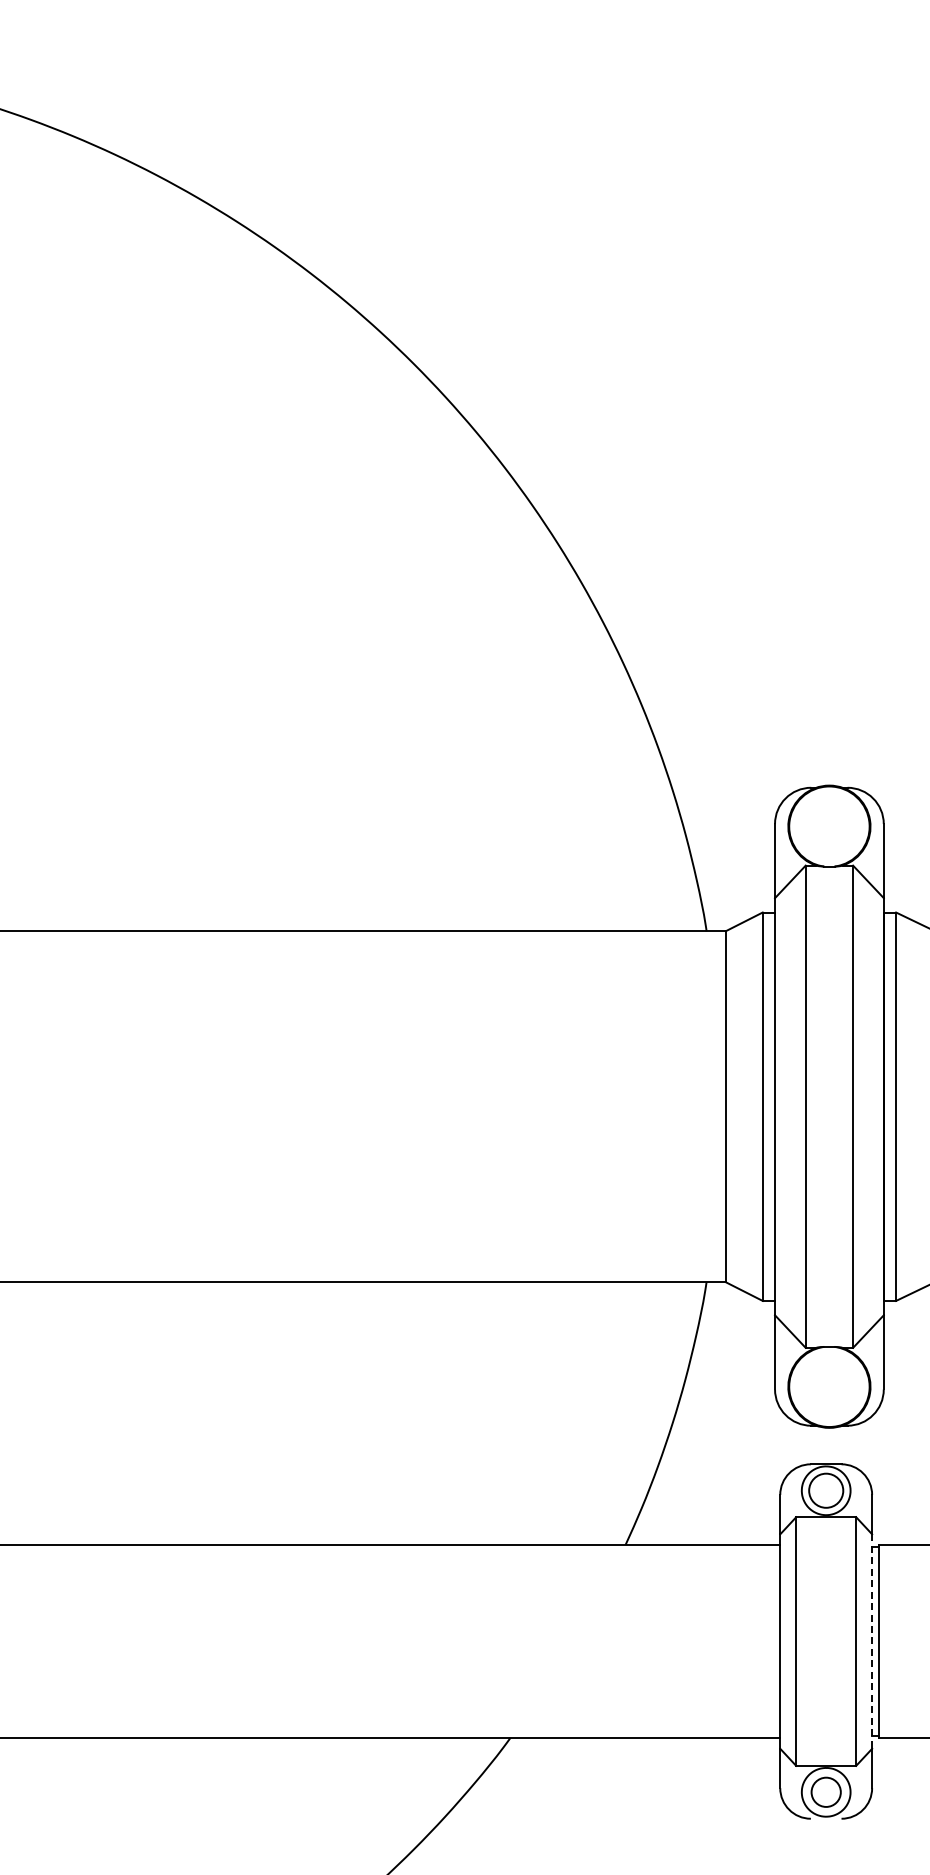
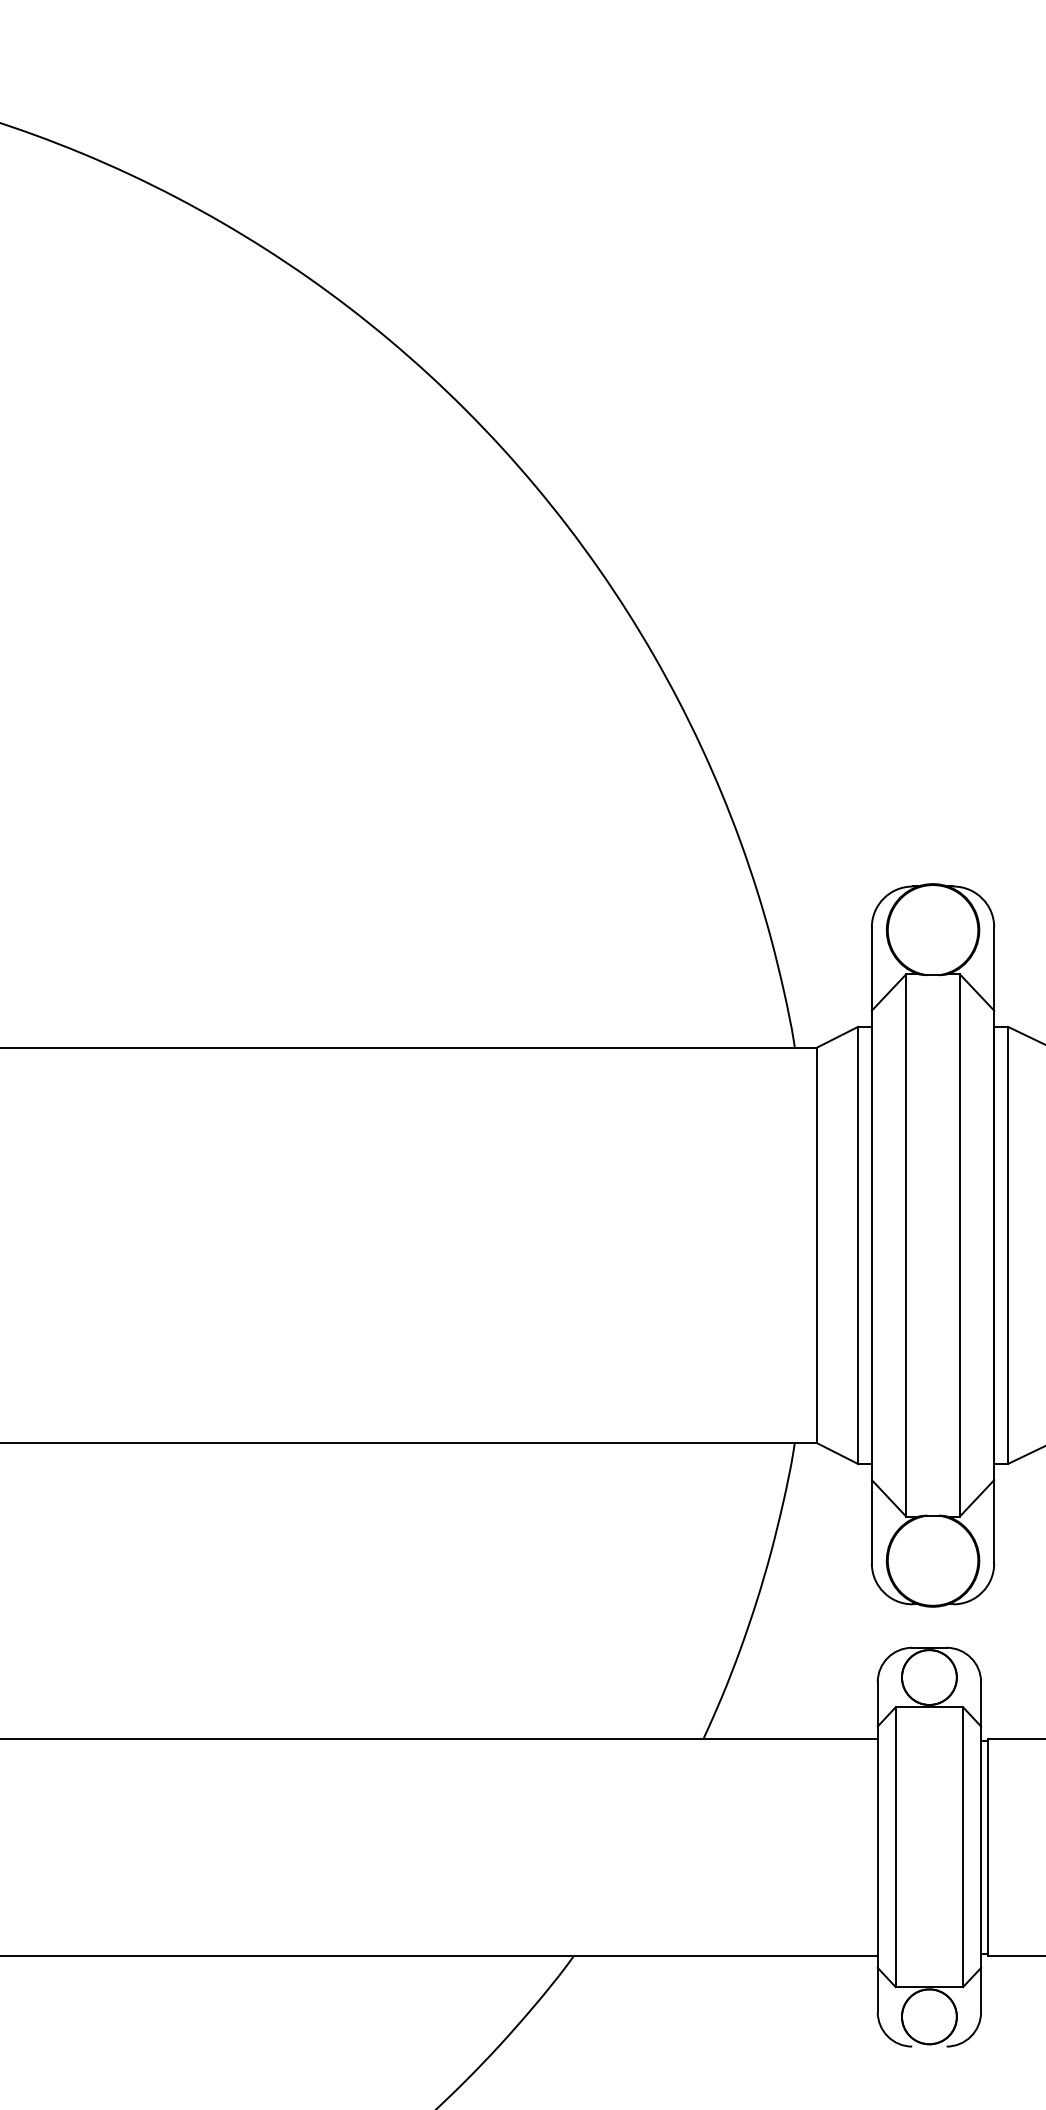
circle: (825, 1490) -> (928, 1677), size x1.43
line: (872, 1642) -> (981, 1848), dashed -> solid
circle: (825, 1791) -> (928, 2015), size x1.67

